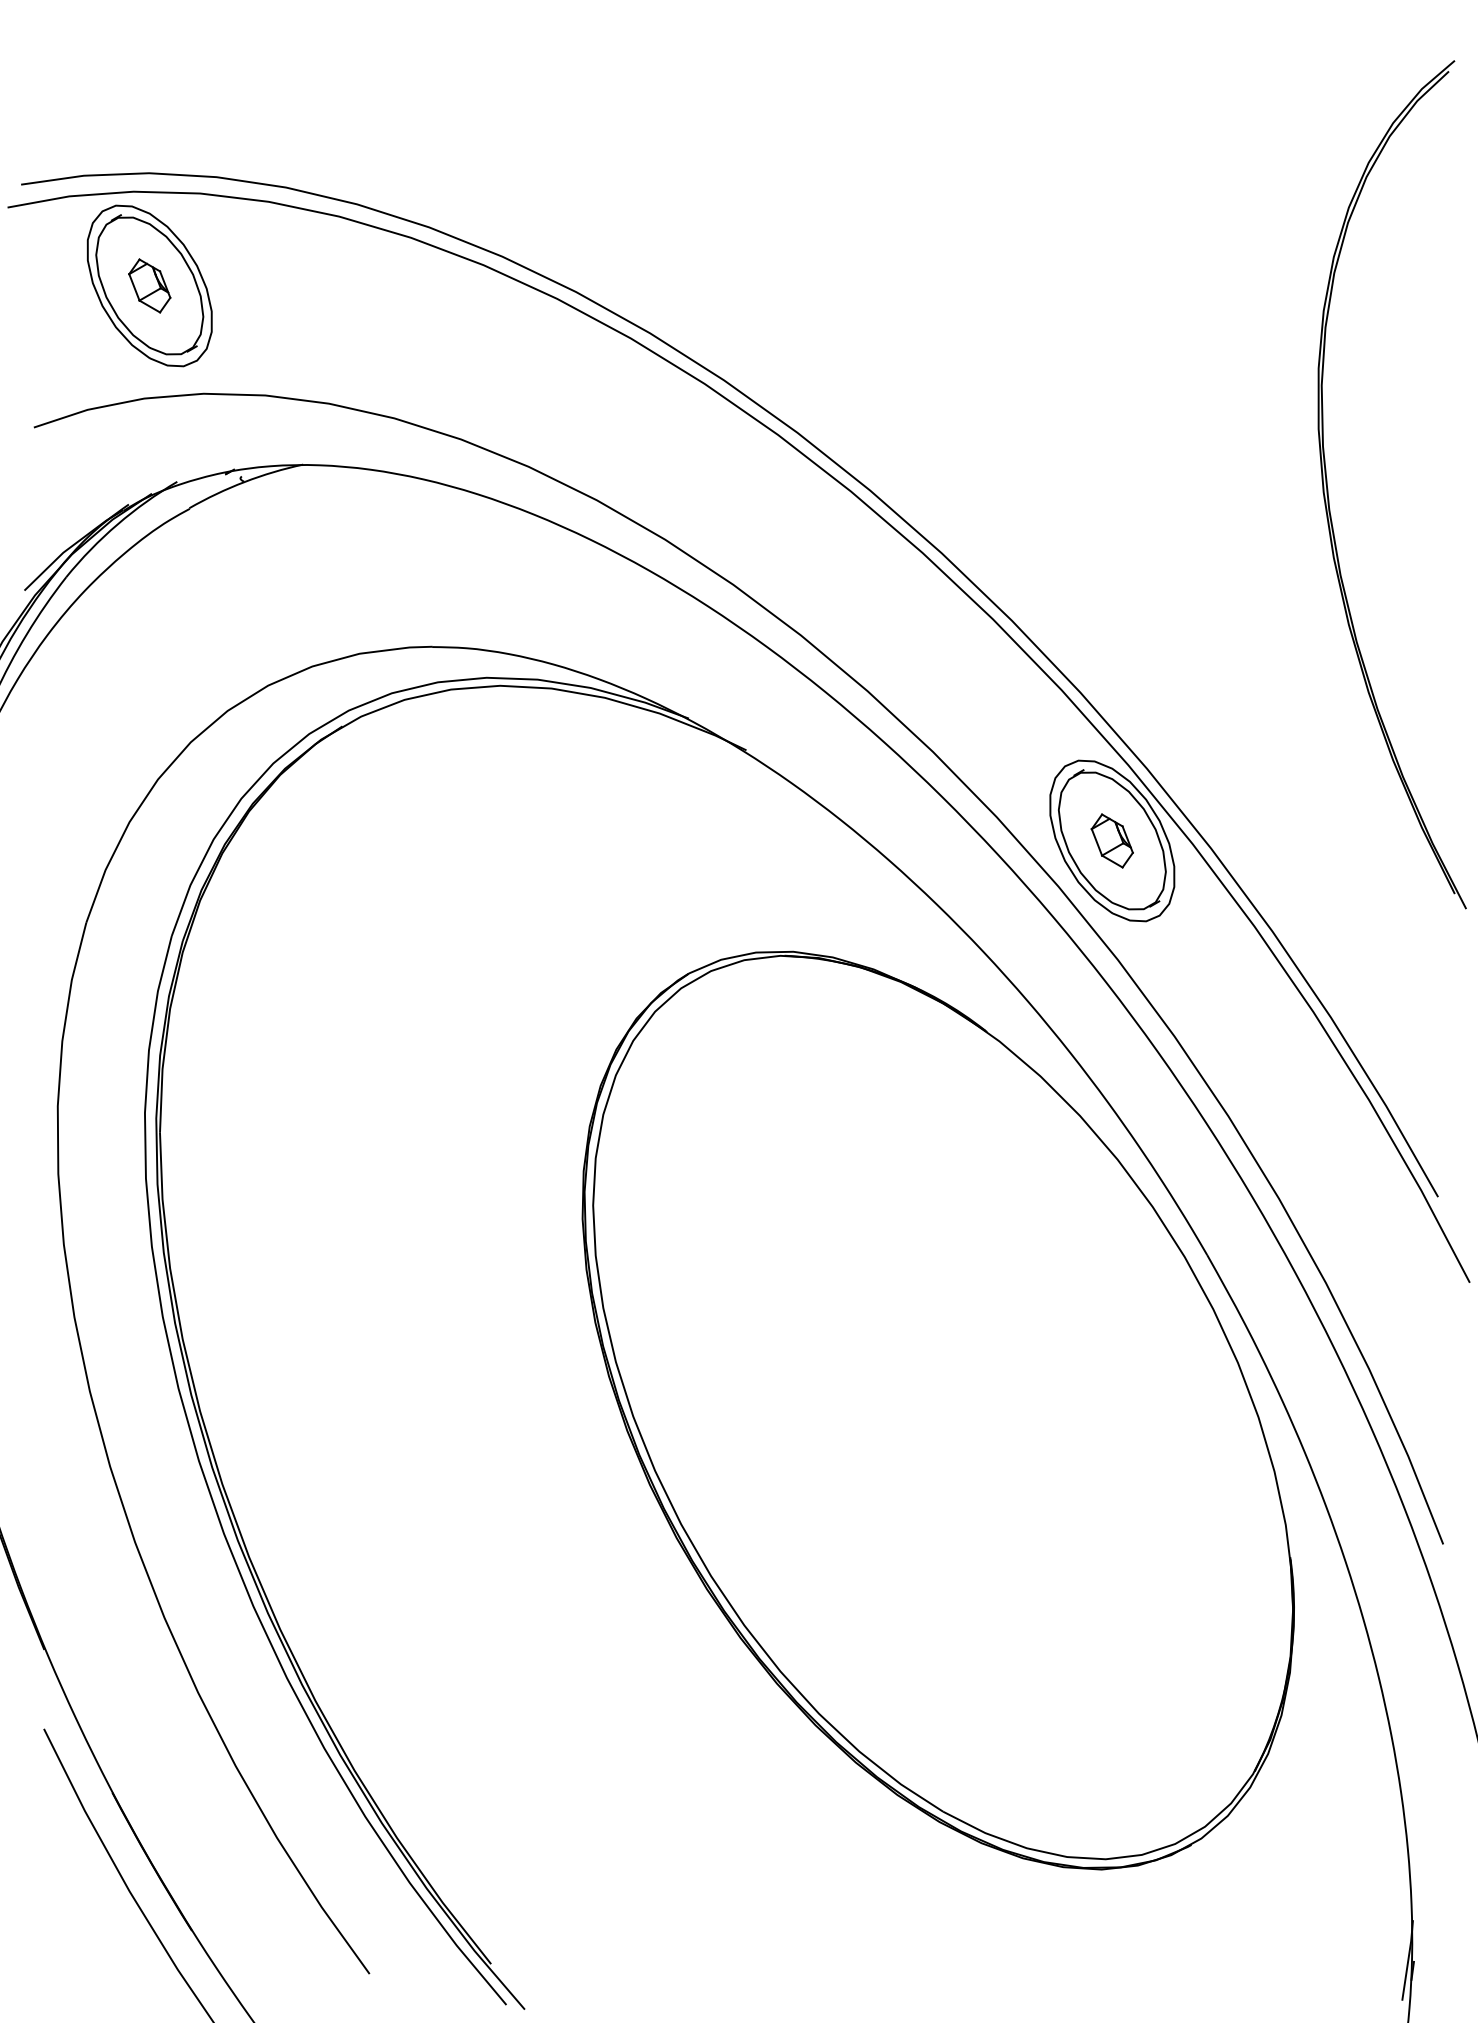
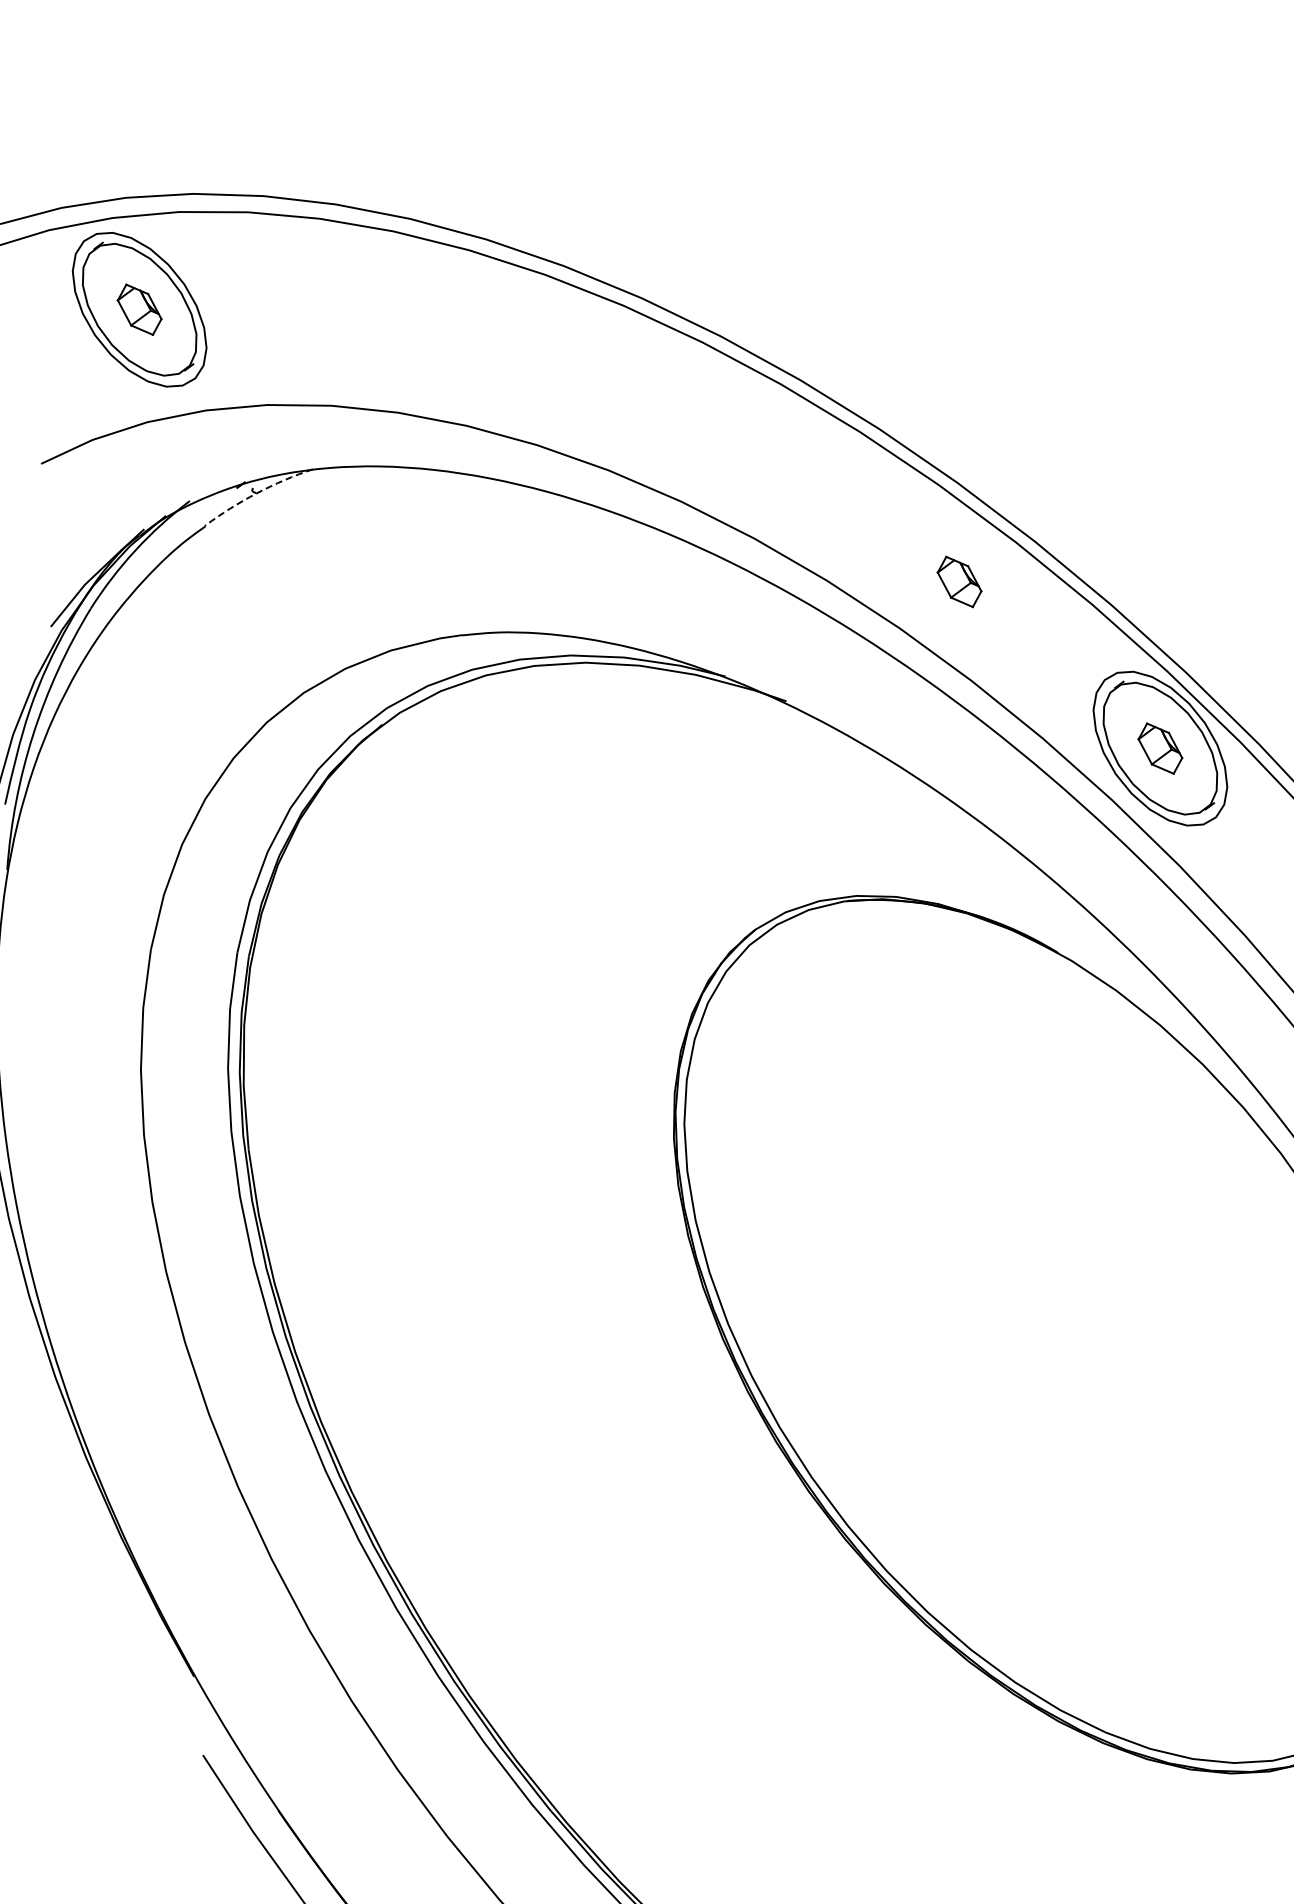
arc: (244, 482) -> (256, 493), solid -> dashed
part: (931, 651) -> (958, 581), added

